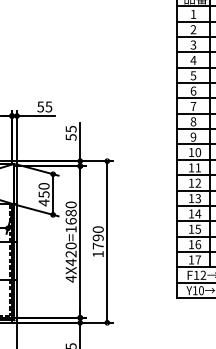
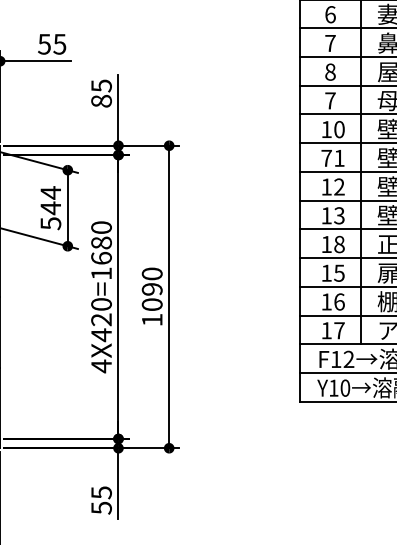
text: (193, 136) -> (330, 99), 9 -> 7
text: (70, 137) -> (100, 101), 55 -> 85
text: (191, 167) -> (326, 157), 11 -> 71
text: (43, 194) -> (49, 208), 450 -> 544
text: (198, 213) -> (339, 243), 14 -> 18
text: (97, 245) -> (150, 303), 1790 -> 1090

